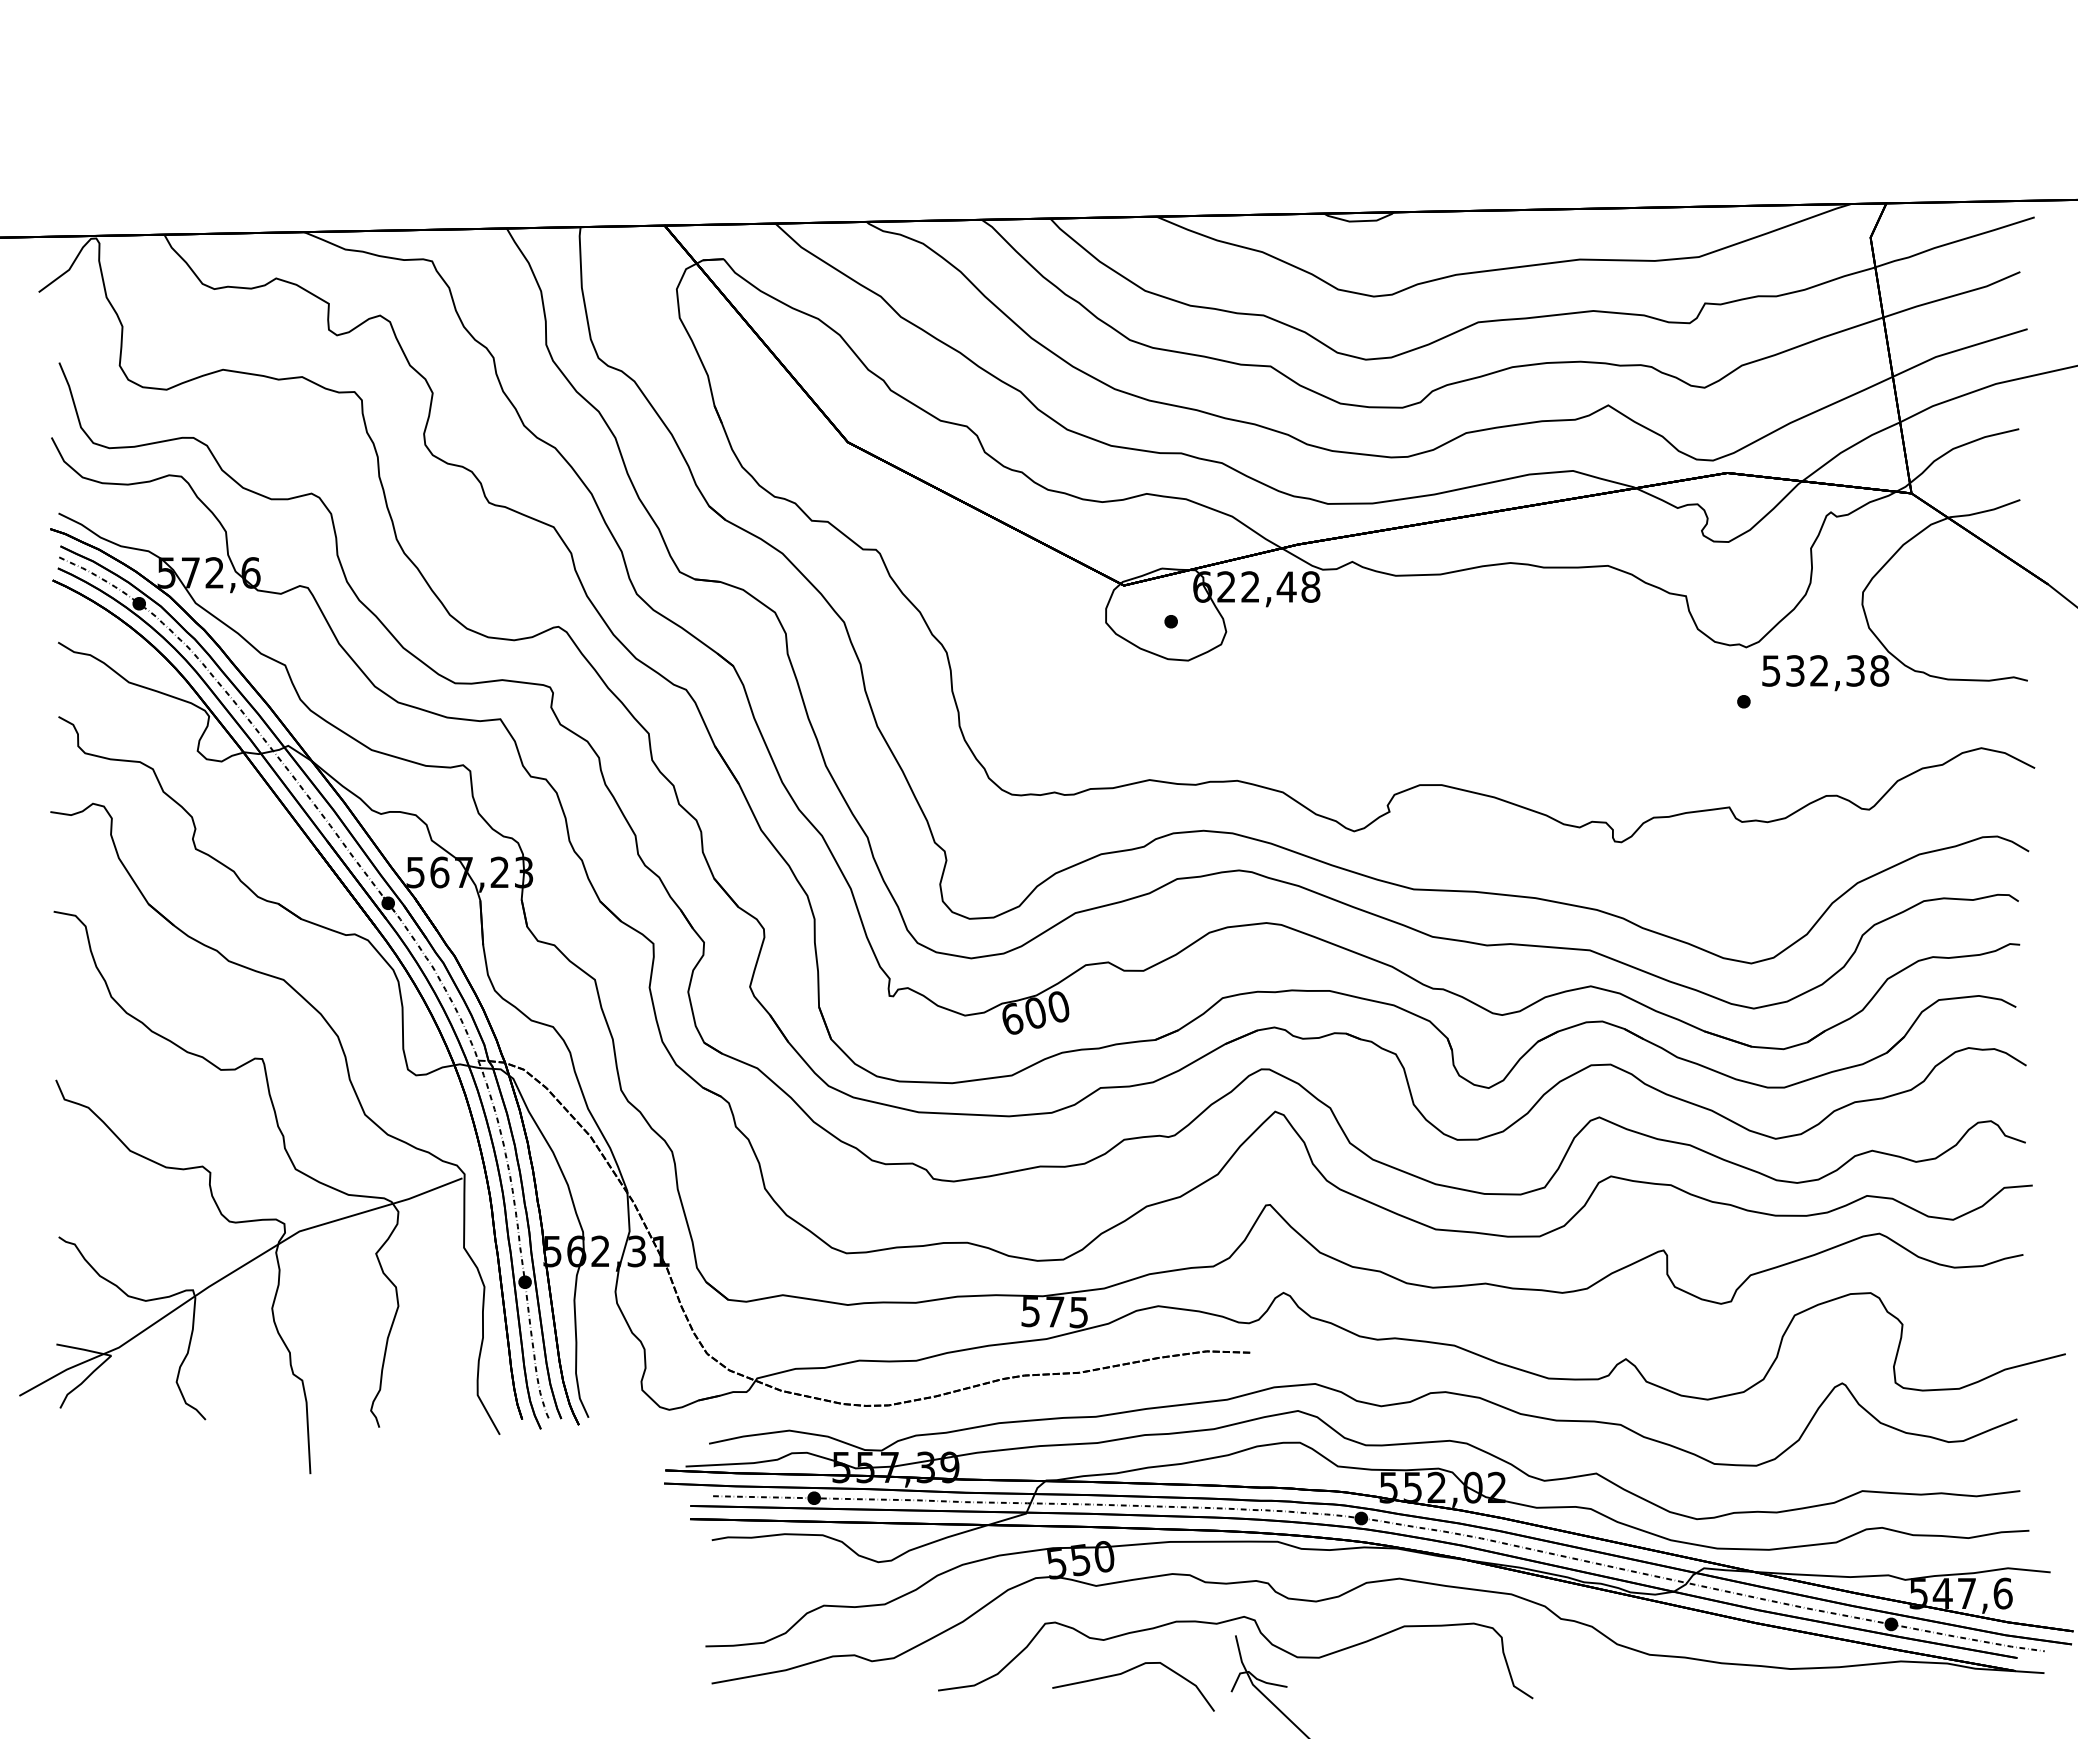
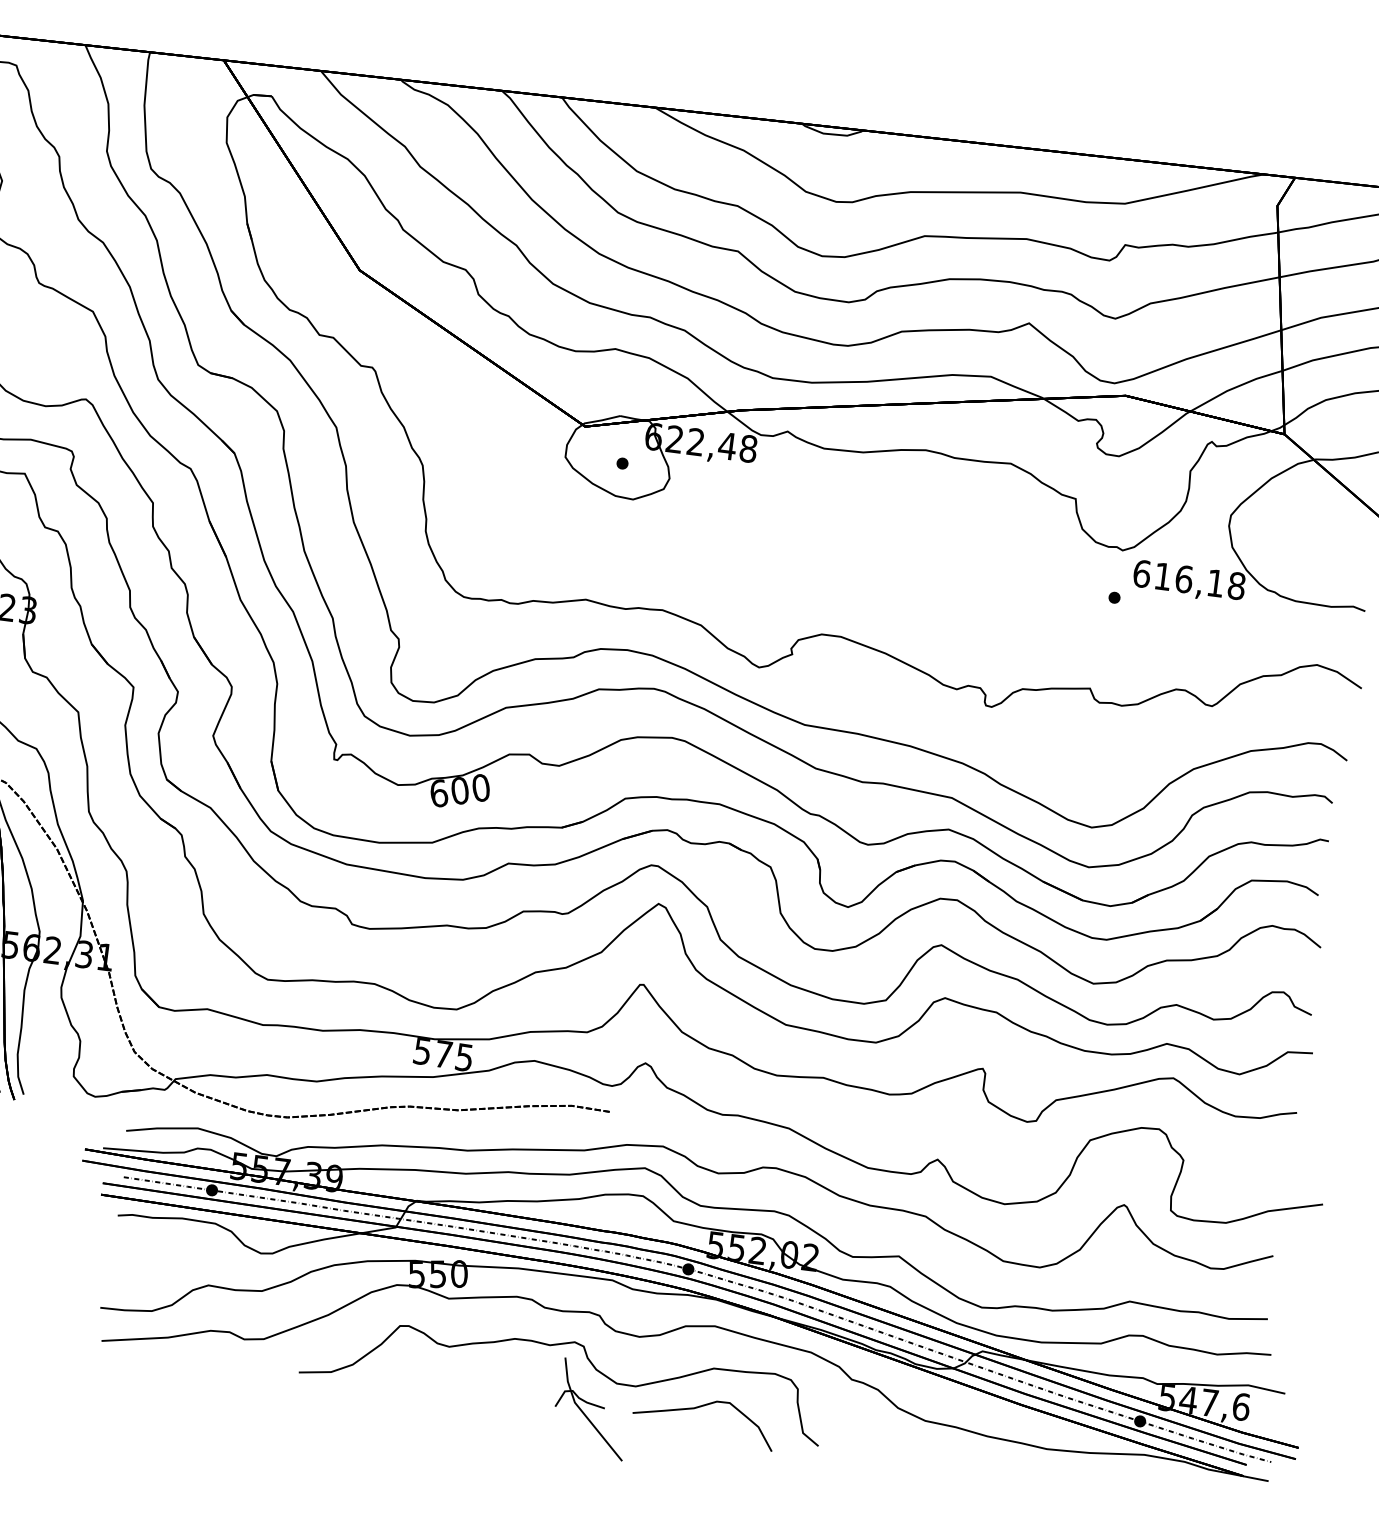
text: (1813, 670) -> (1178, 578), 532,38 -> 616,18
curve: (1129, 1671) -> (701, 1407), moved

